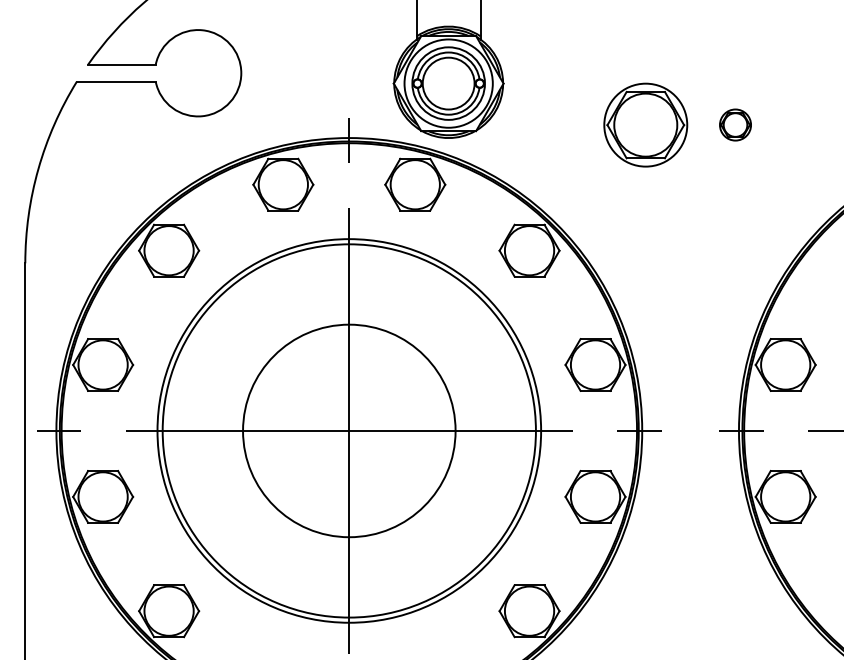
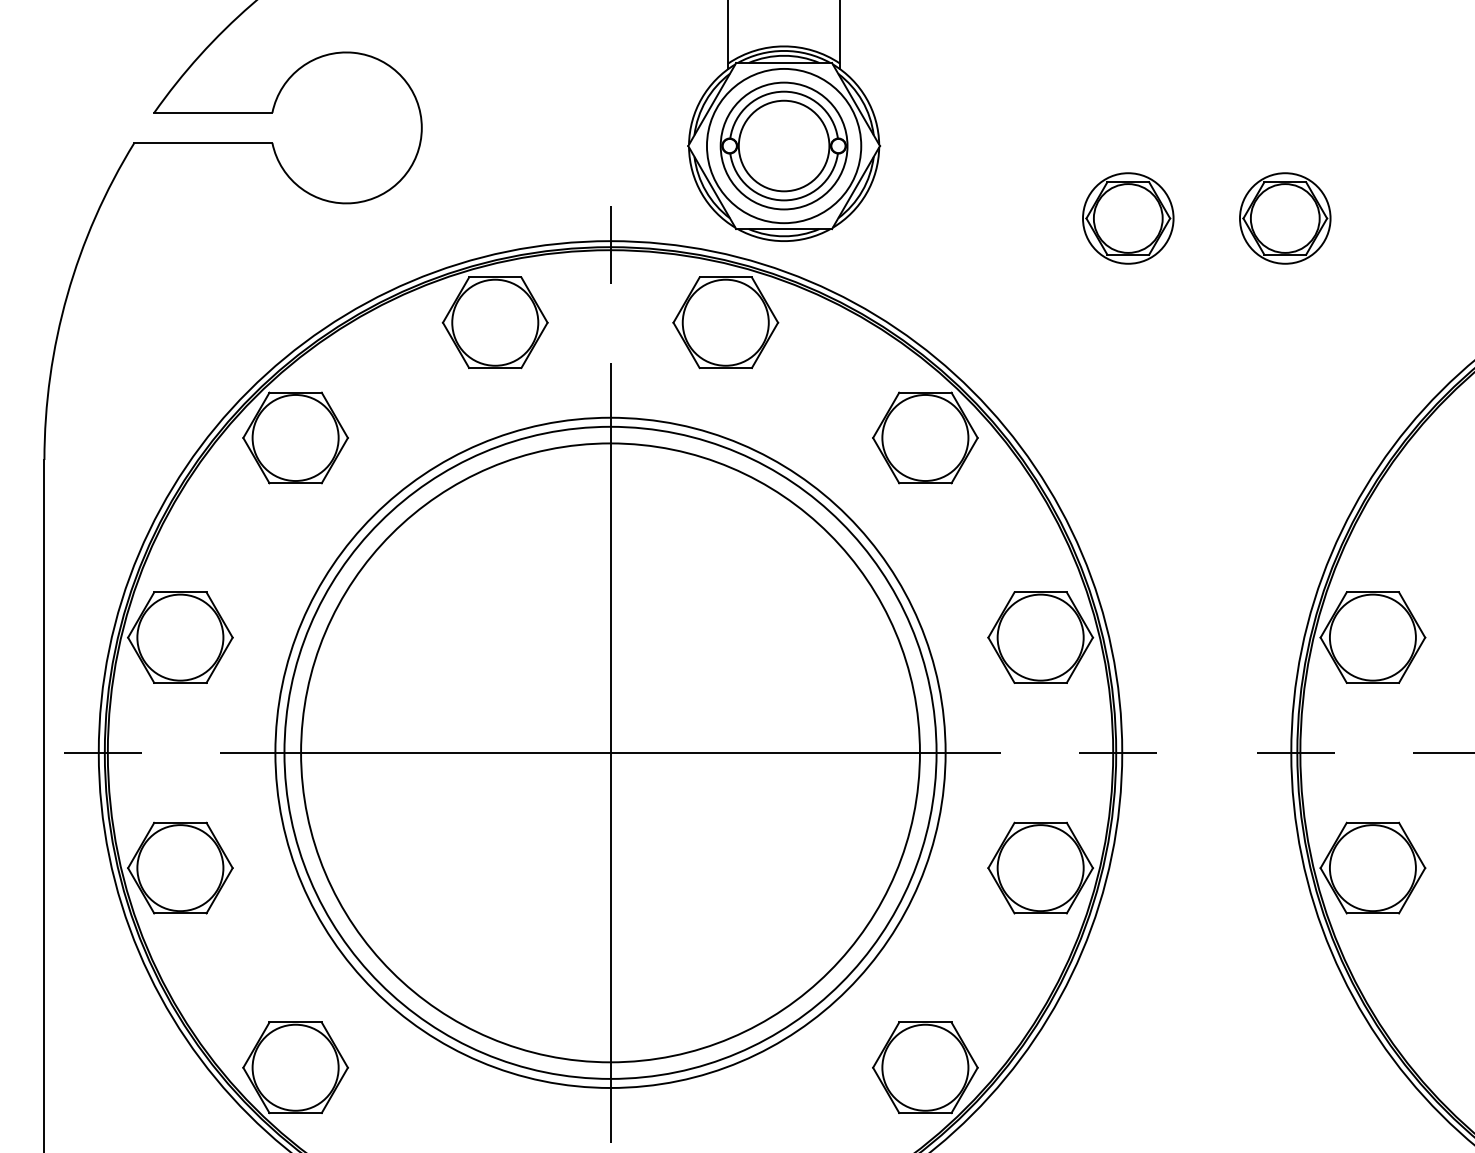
part: (645, 124) -> (1127, 217), size x0.62
part: (735, 124) -> (1285, 217), size x1.67
circle: (349, 430) -> (610, 752), size x1.67

